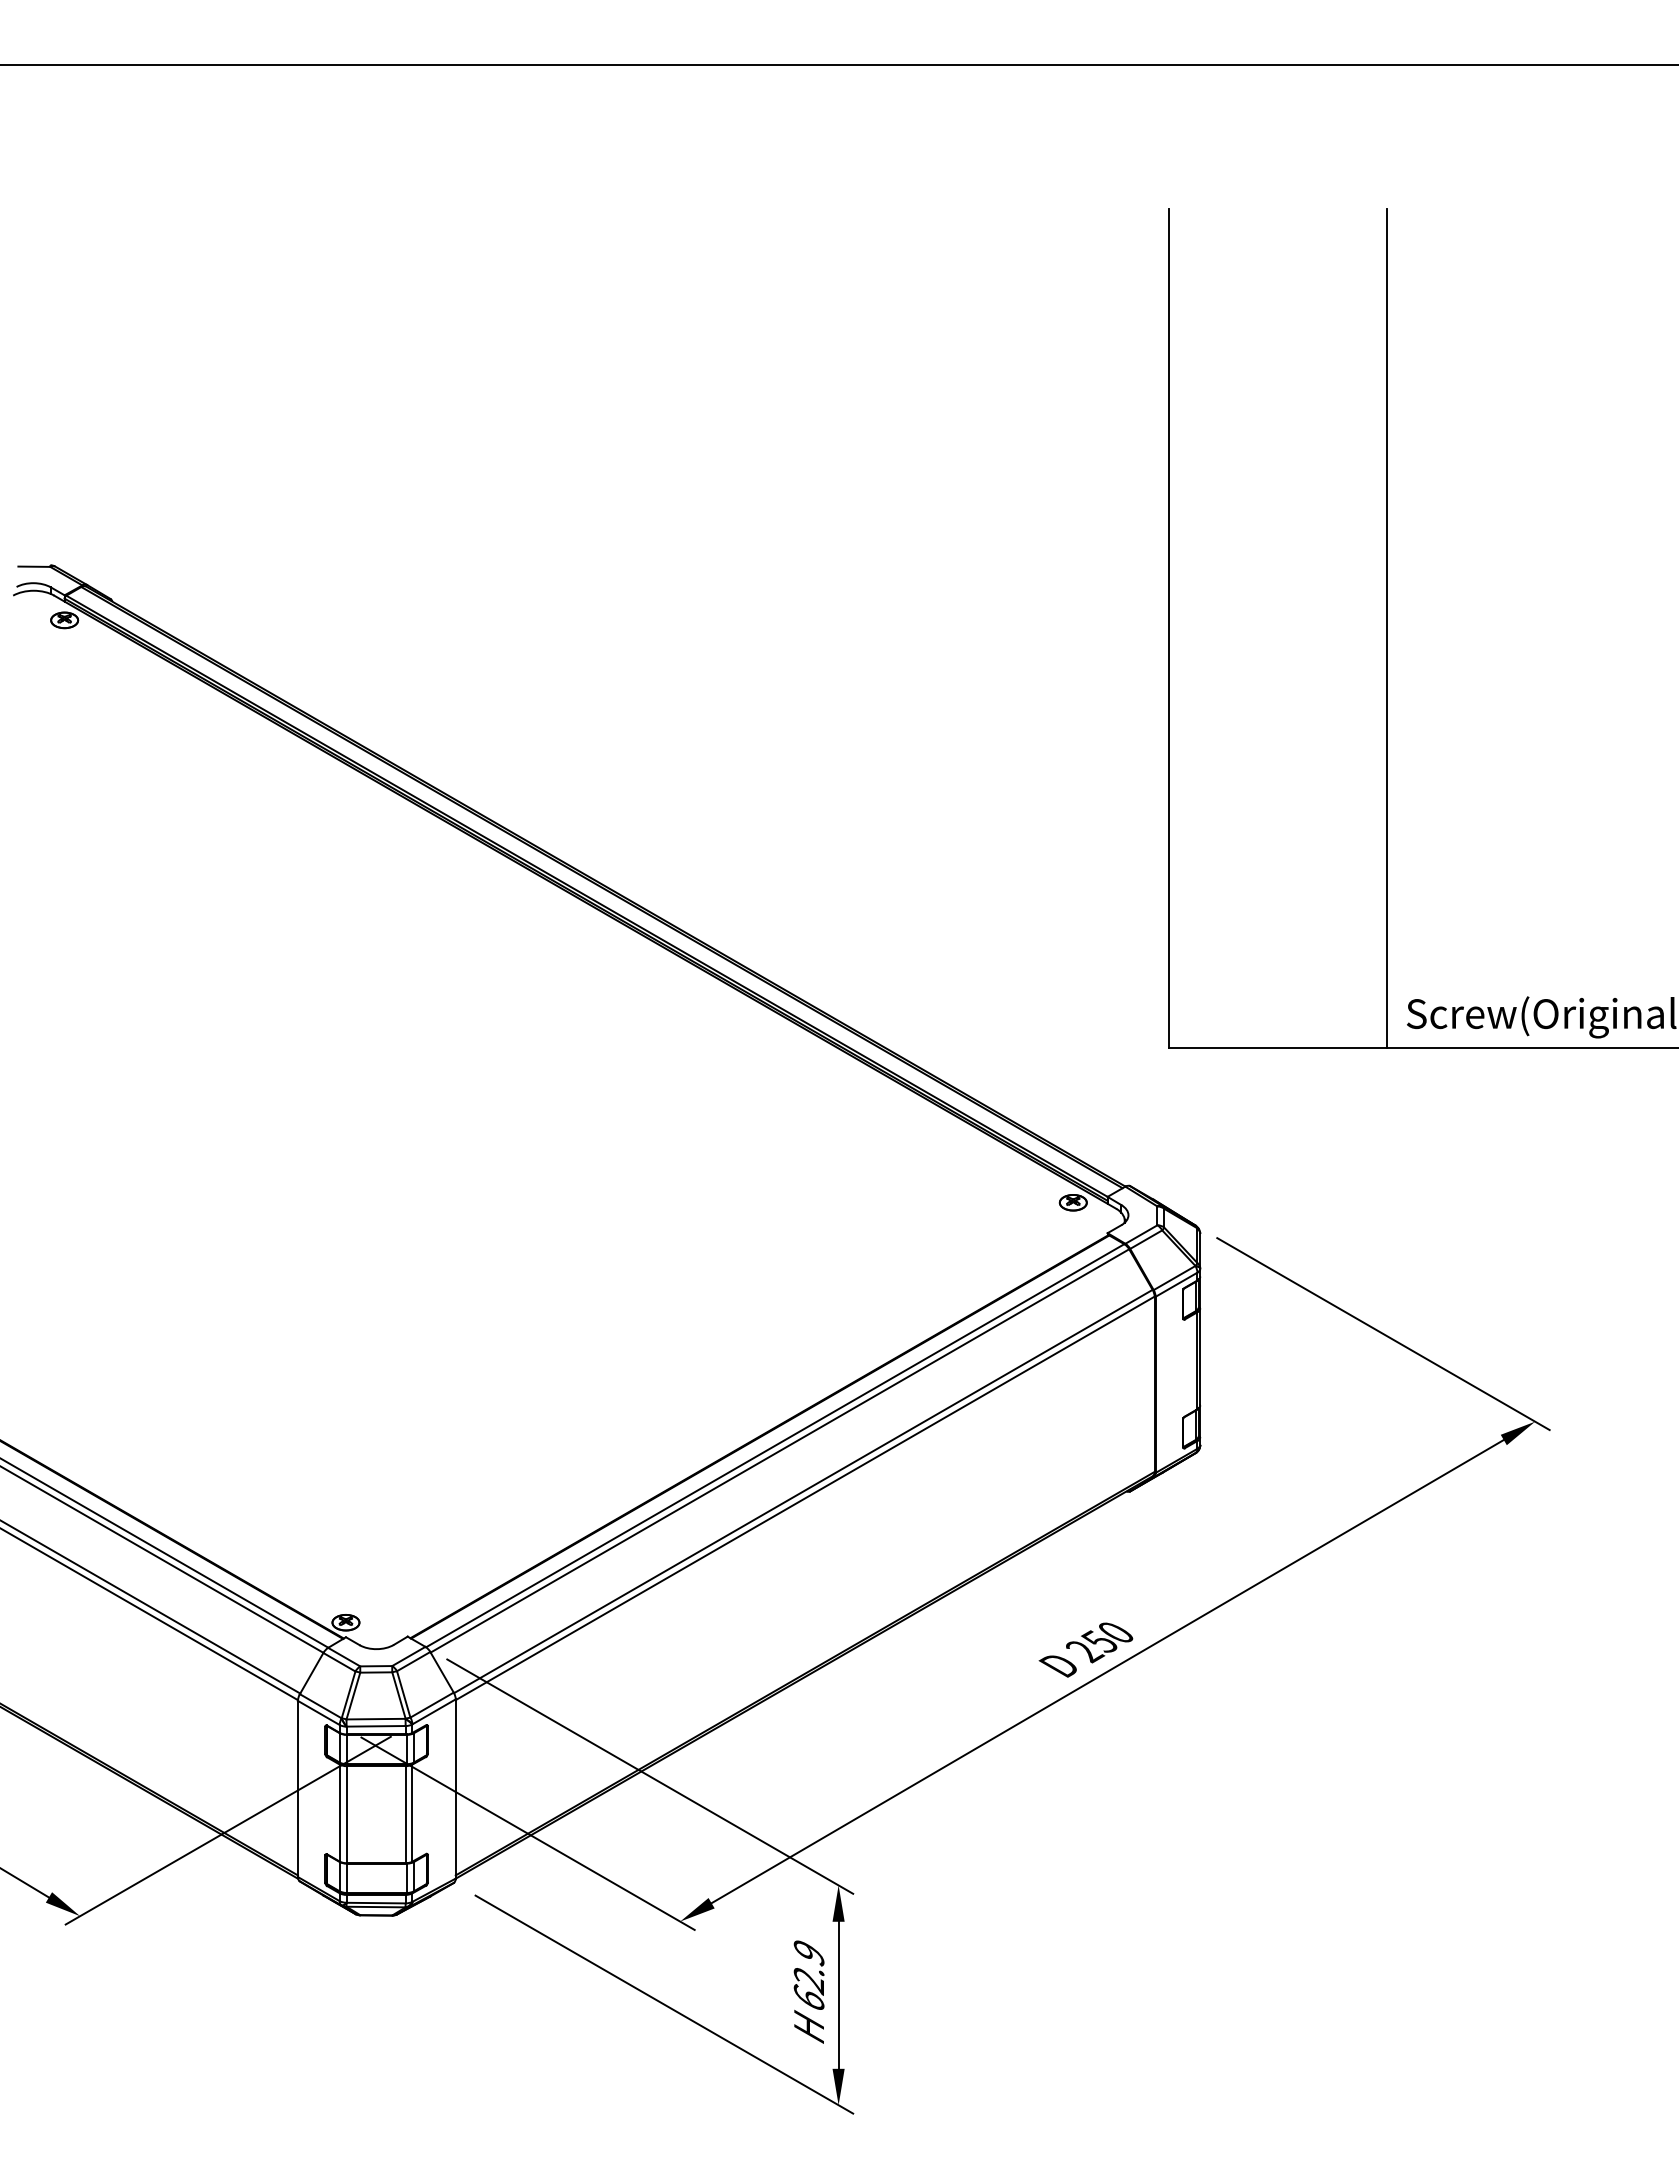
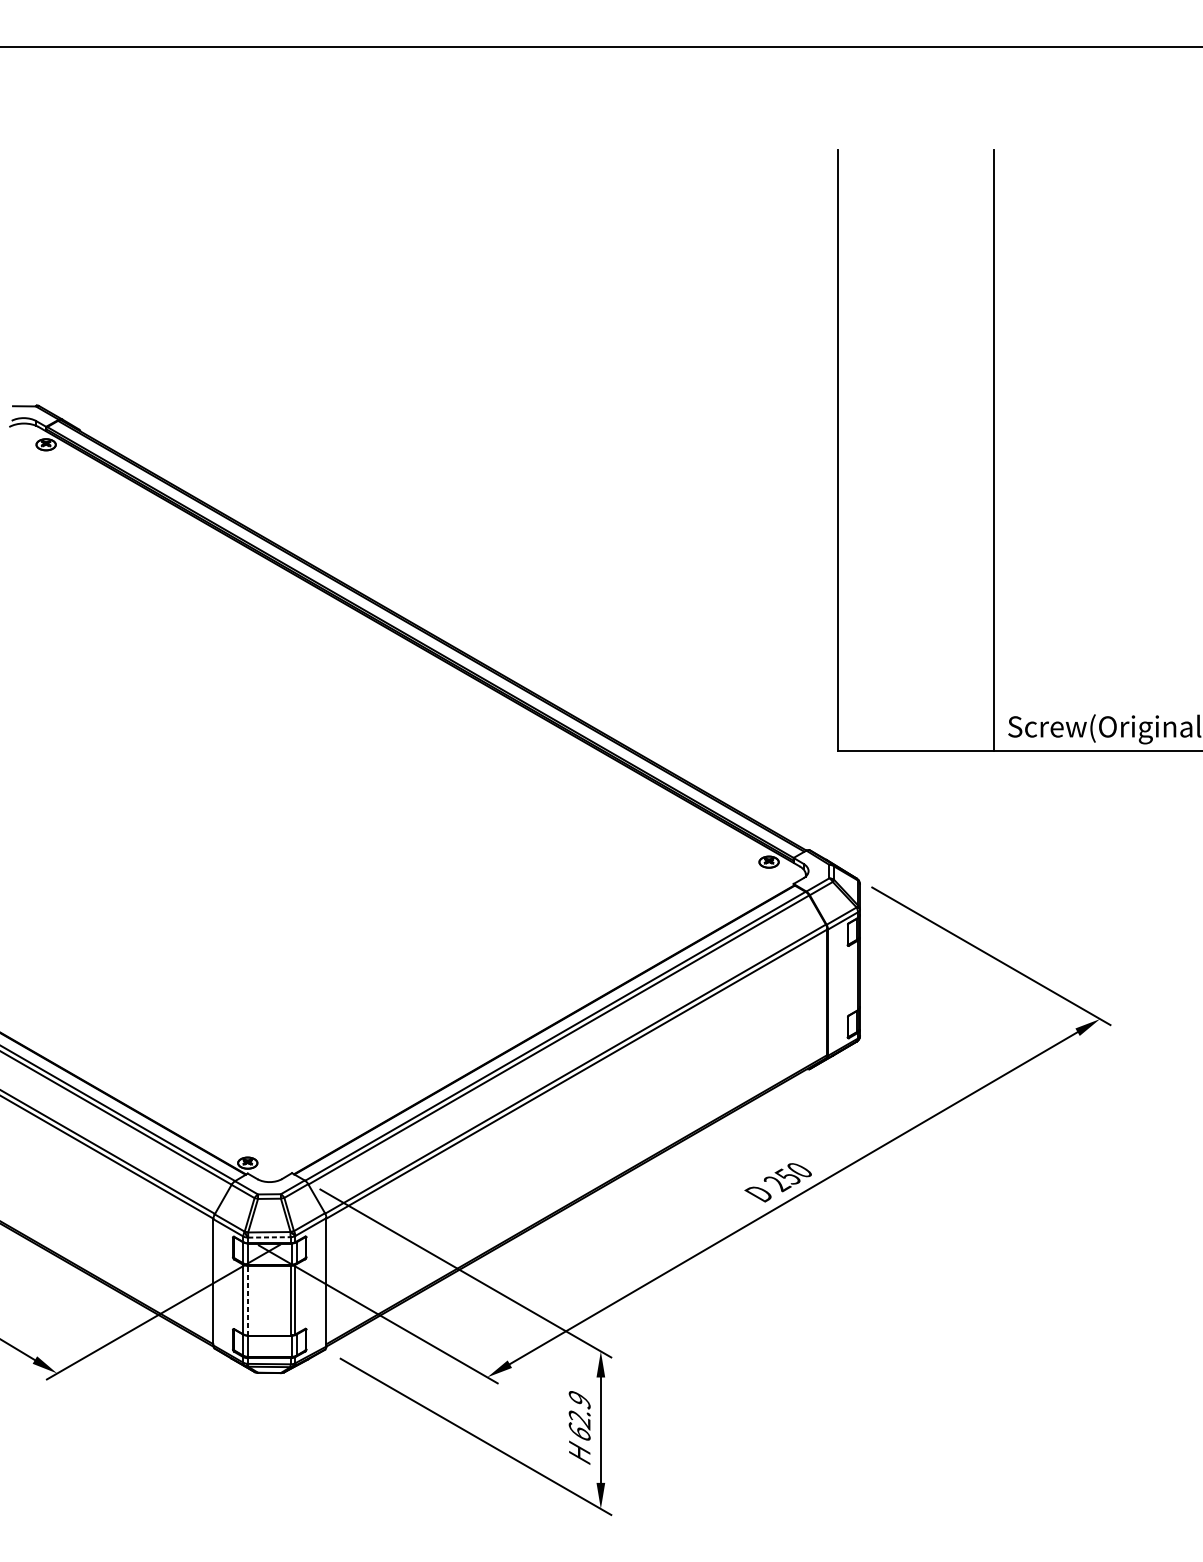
line: (376, 1726) -> (269, 1237), solid -> dashed
line: (346, 1814) -> (248, 1300), solid -> dashed

